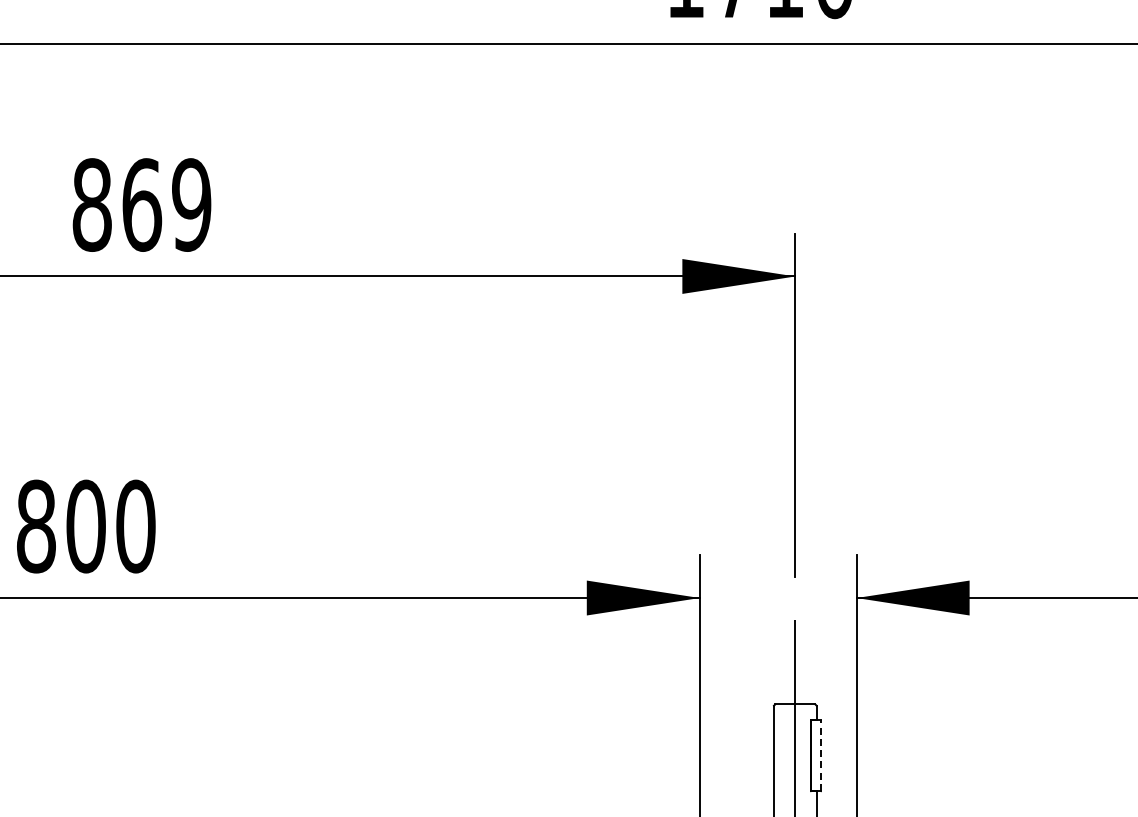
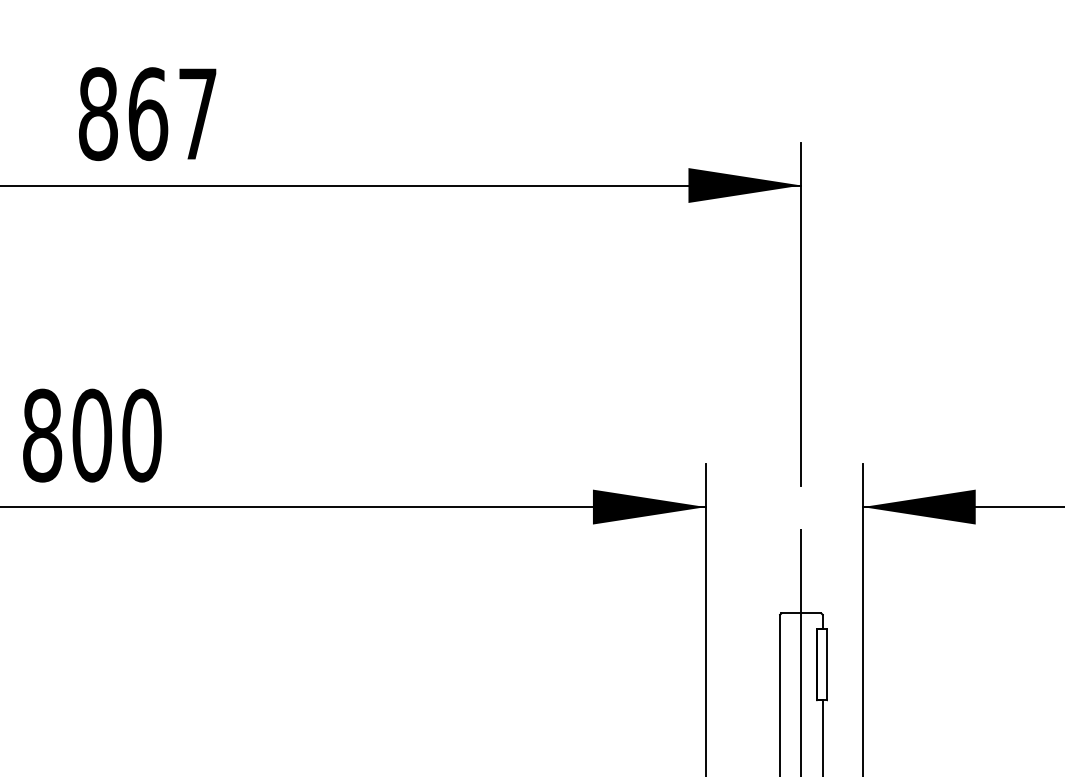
text: (191, 204) -> (197, 113), 869 -> 867
line: (821, 755) -> (827, 664), dashed -> solid

